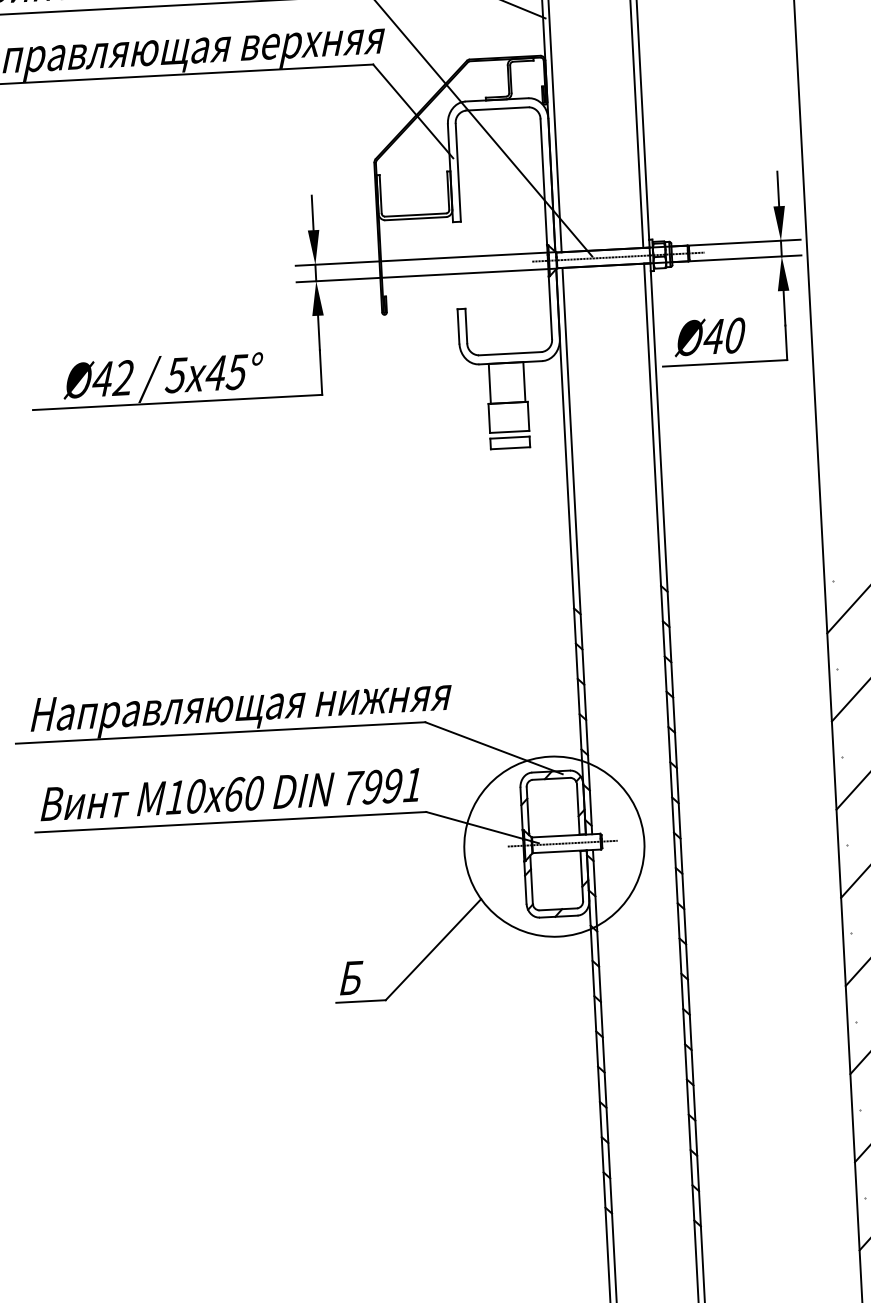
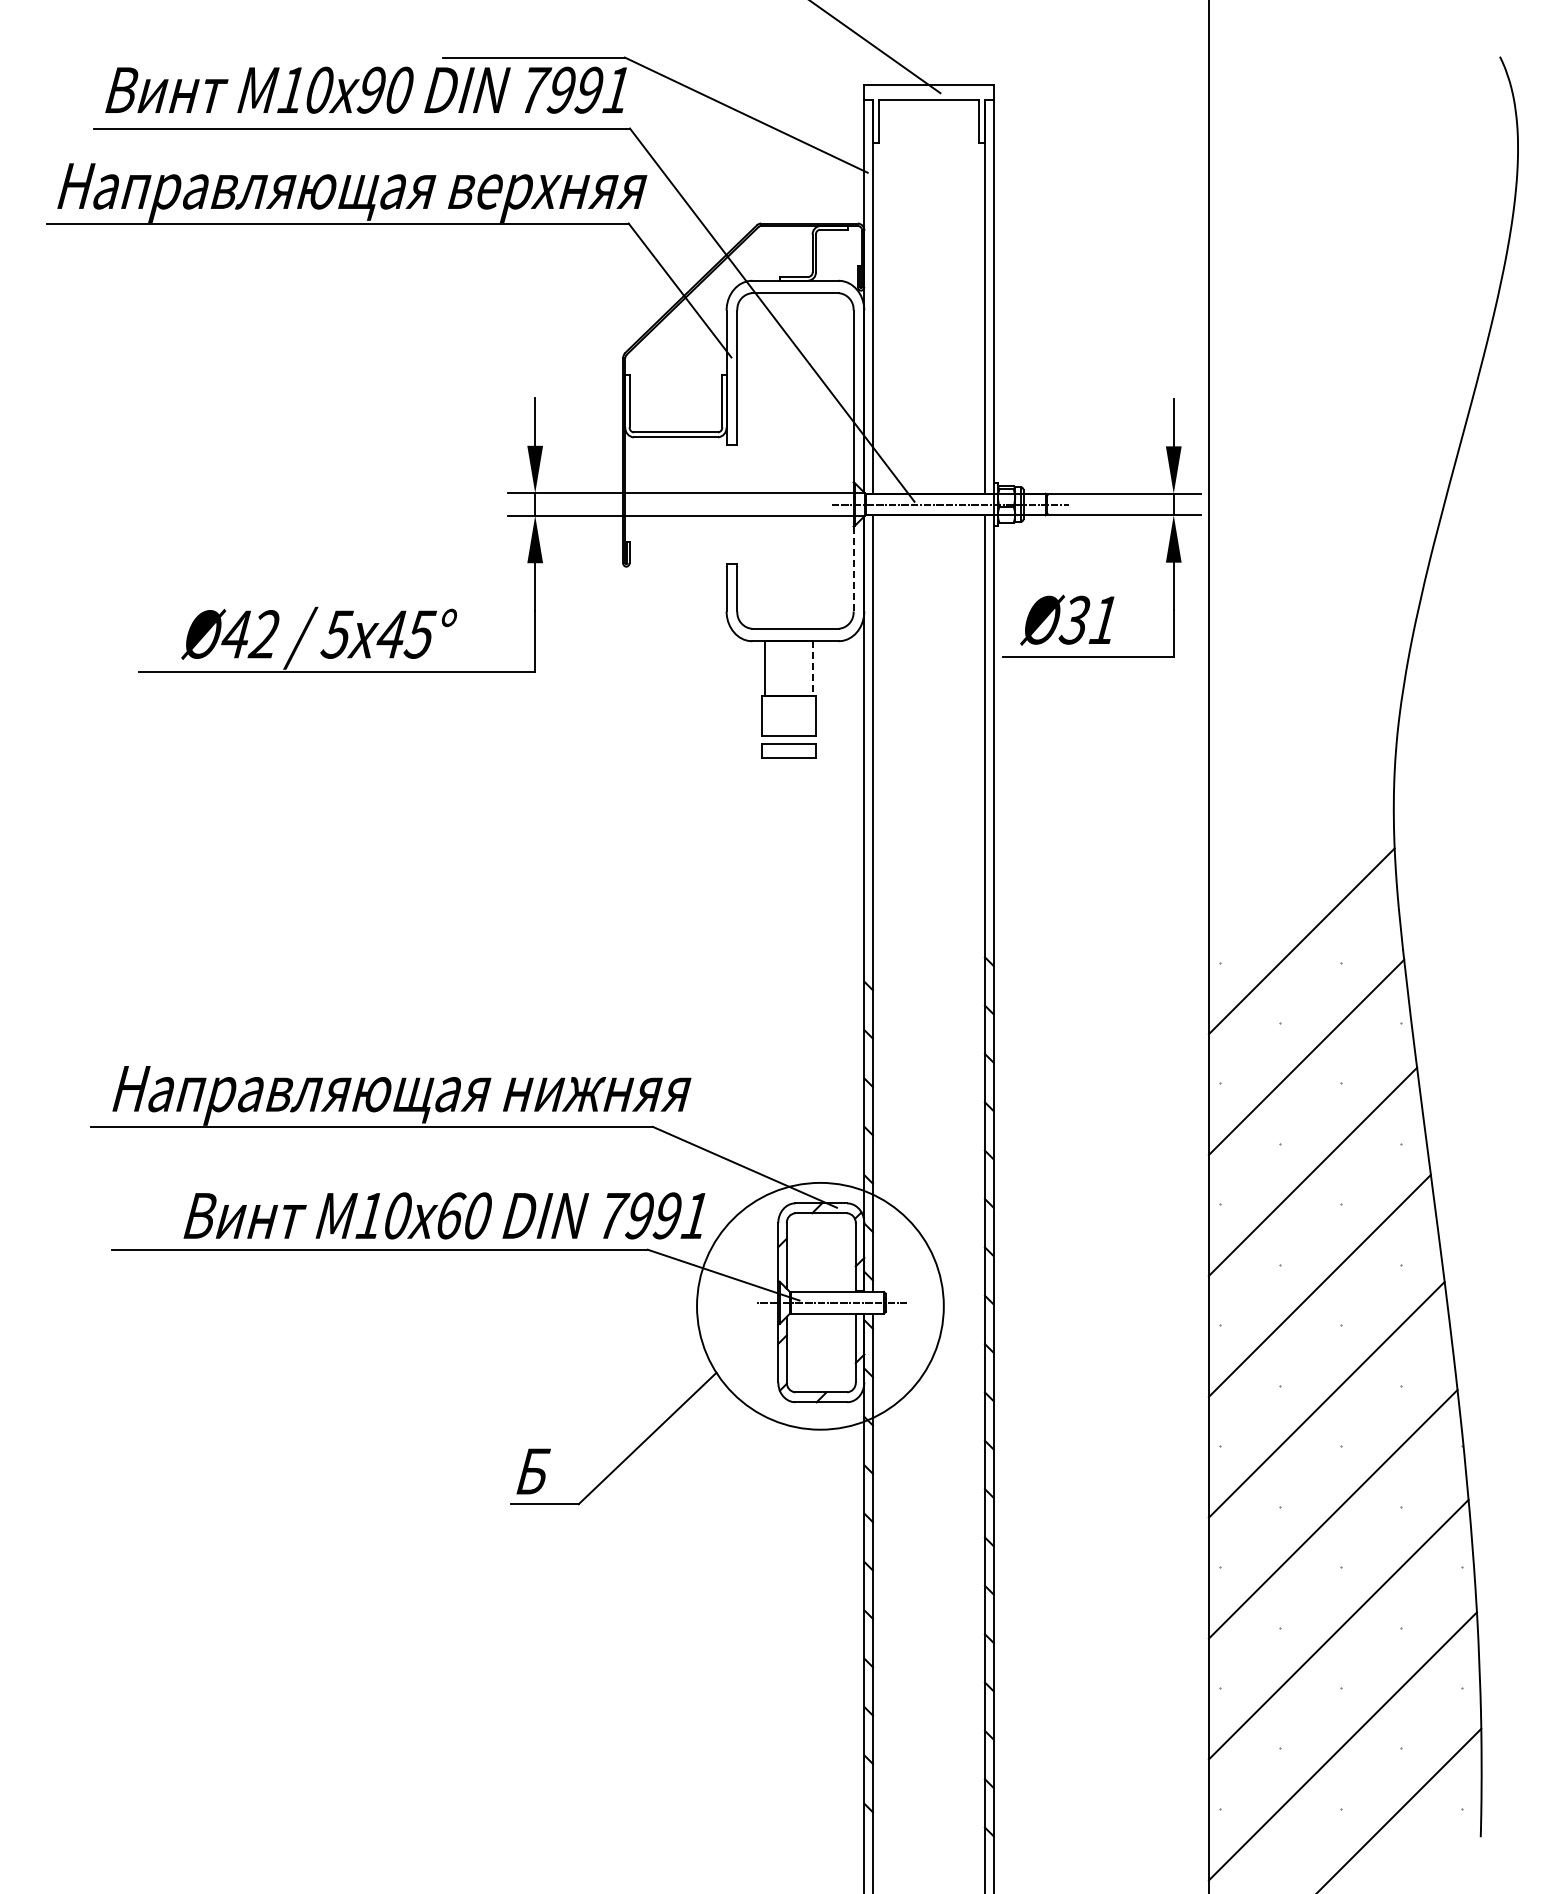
line: (550, 308) -> (853, 569), solid -> dashed
text: (723, 335) -> (1088, 619), Ø40 -> Ø31
line: (524, 382) -> (812, 669), solid -> dashed
text: (230, 794) -> (444, 1215), moved

